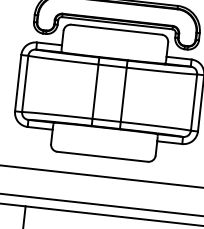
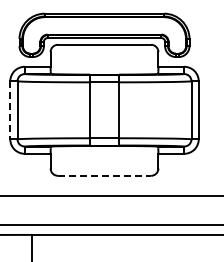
line: (18, 83) -> (10, 110), solid -> dashed
line: (102, 156) -> (104, 175), solid -> dashed

